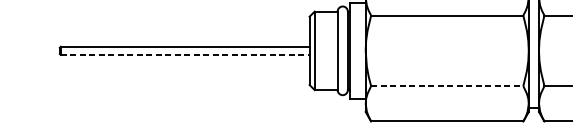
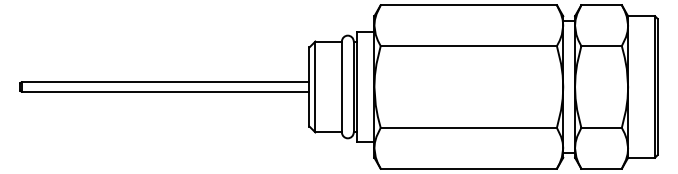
line: (185, 54) -> (165, 91), dashed -> solid
line: (447, 85) -> (469, 127), dashed -> solid

